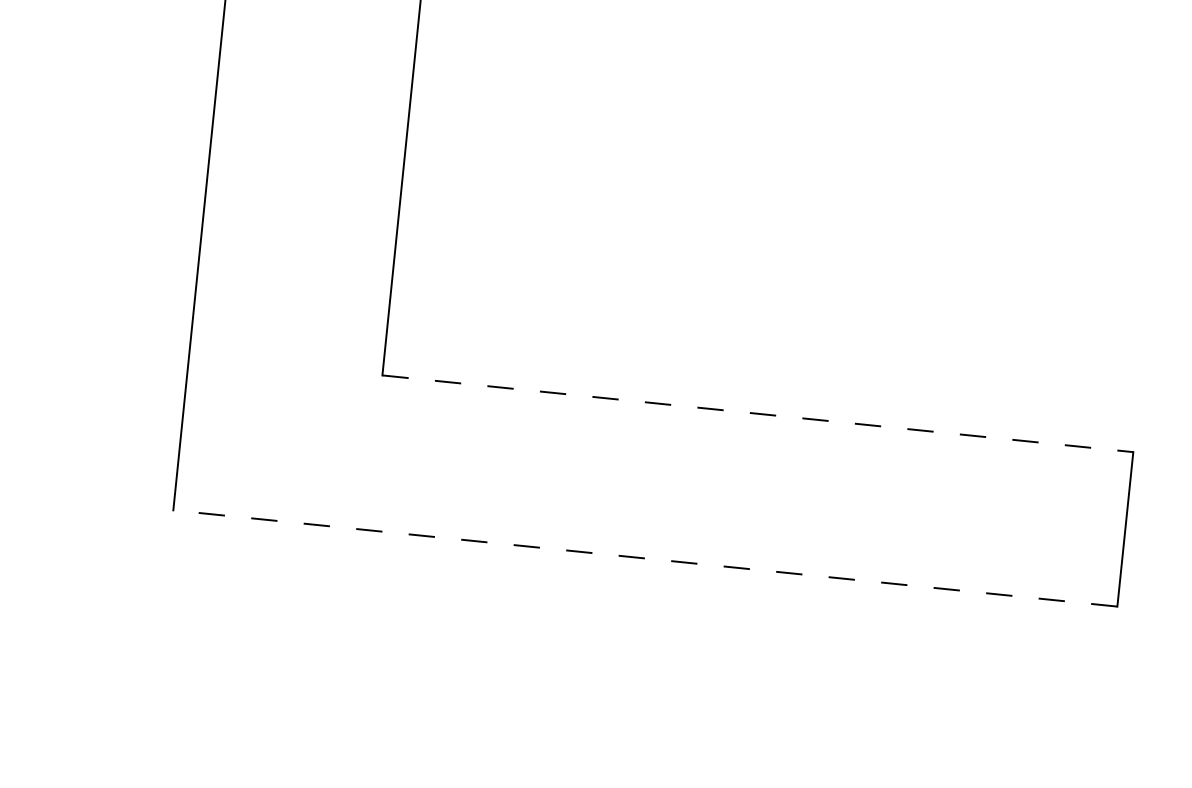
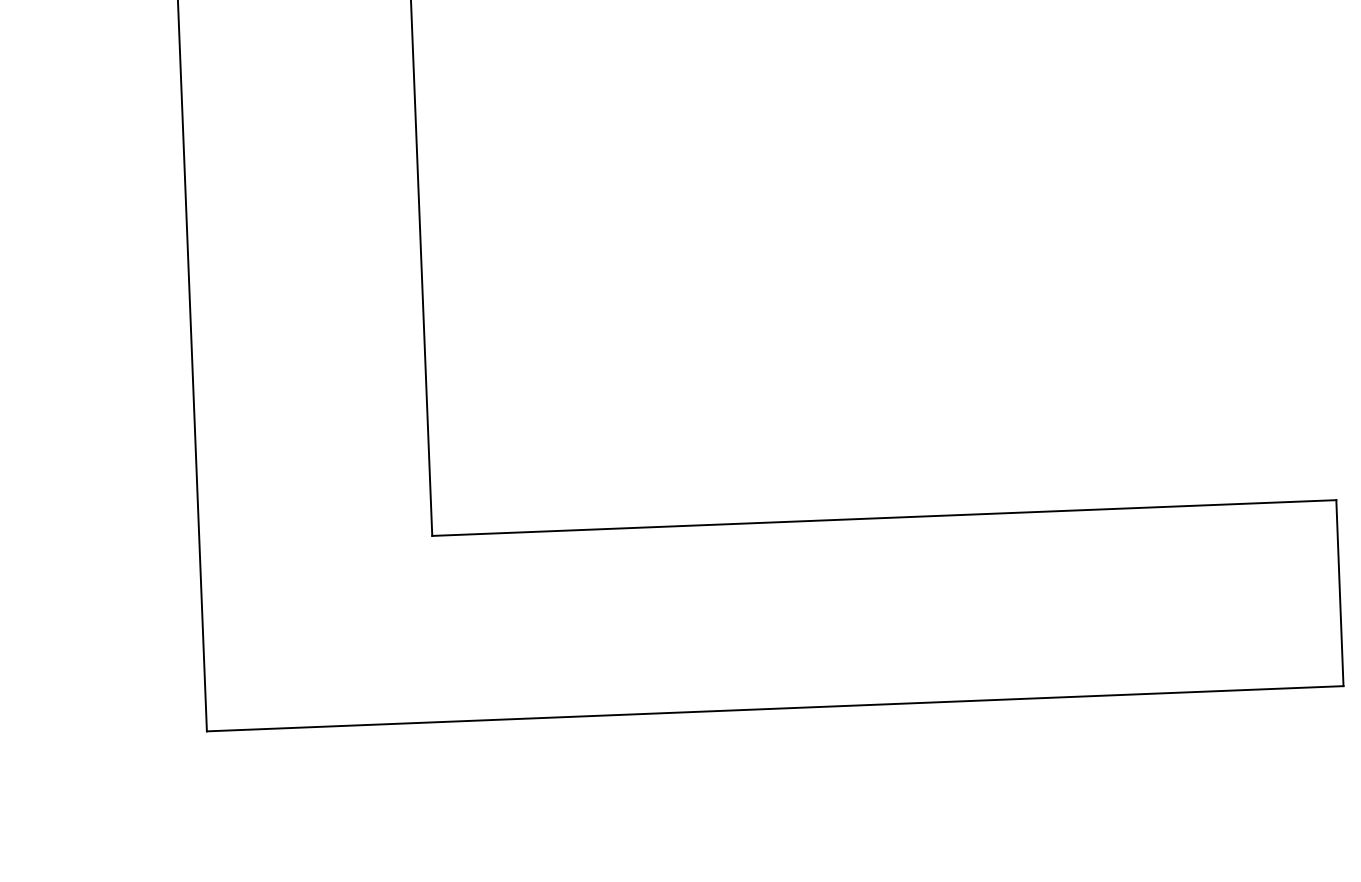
line: (758, 413) -> (884, 517), dashed -> solid
line: (644, 558) -> (774, 708), dashed -> solid

